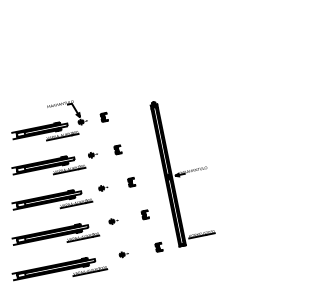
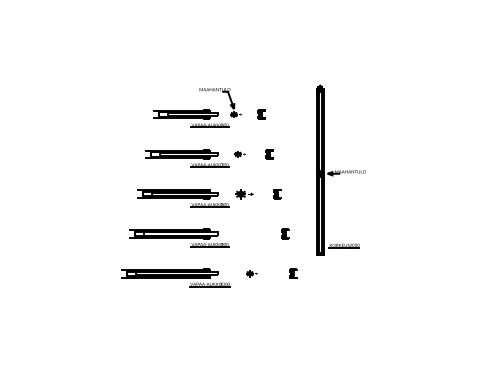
part: (185, 170) -> (340, 169), moved
part: (102, 187) -> (243, 193), size x1.6
part: (113, 221) -> (247, 233), removed

